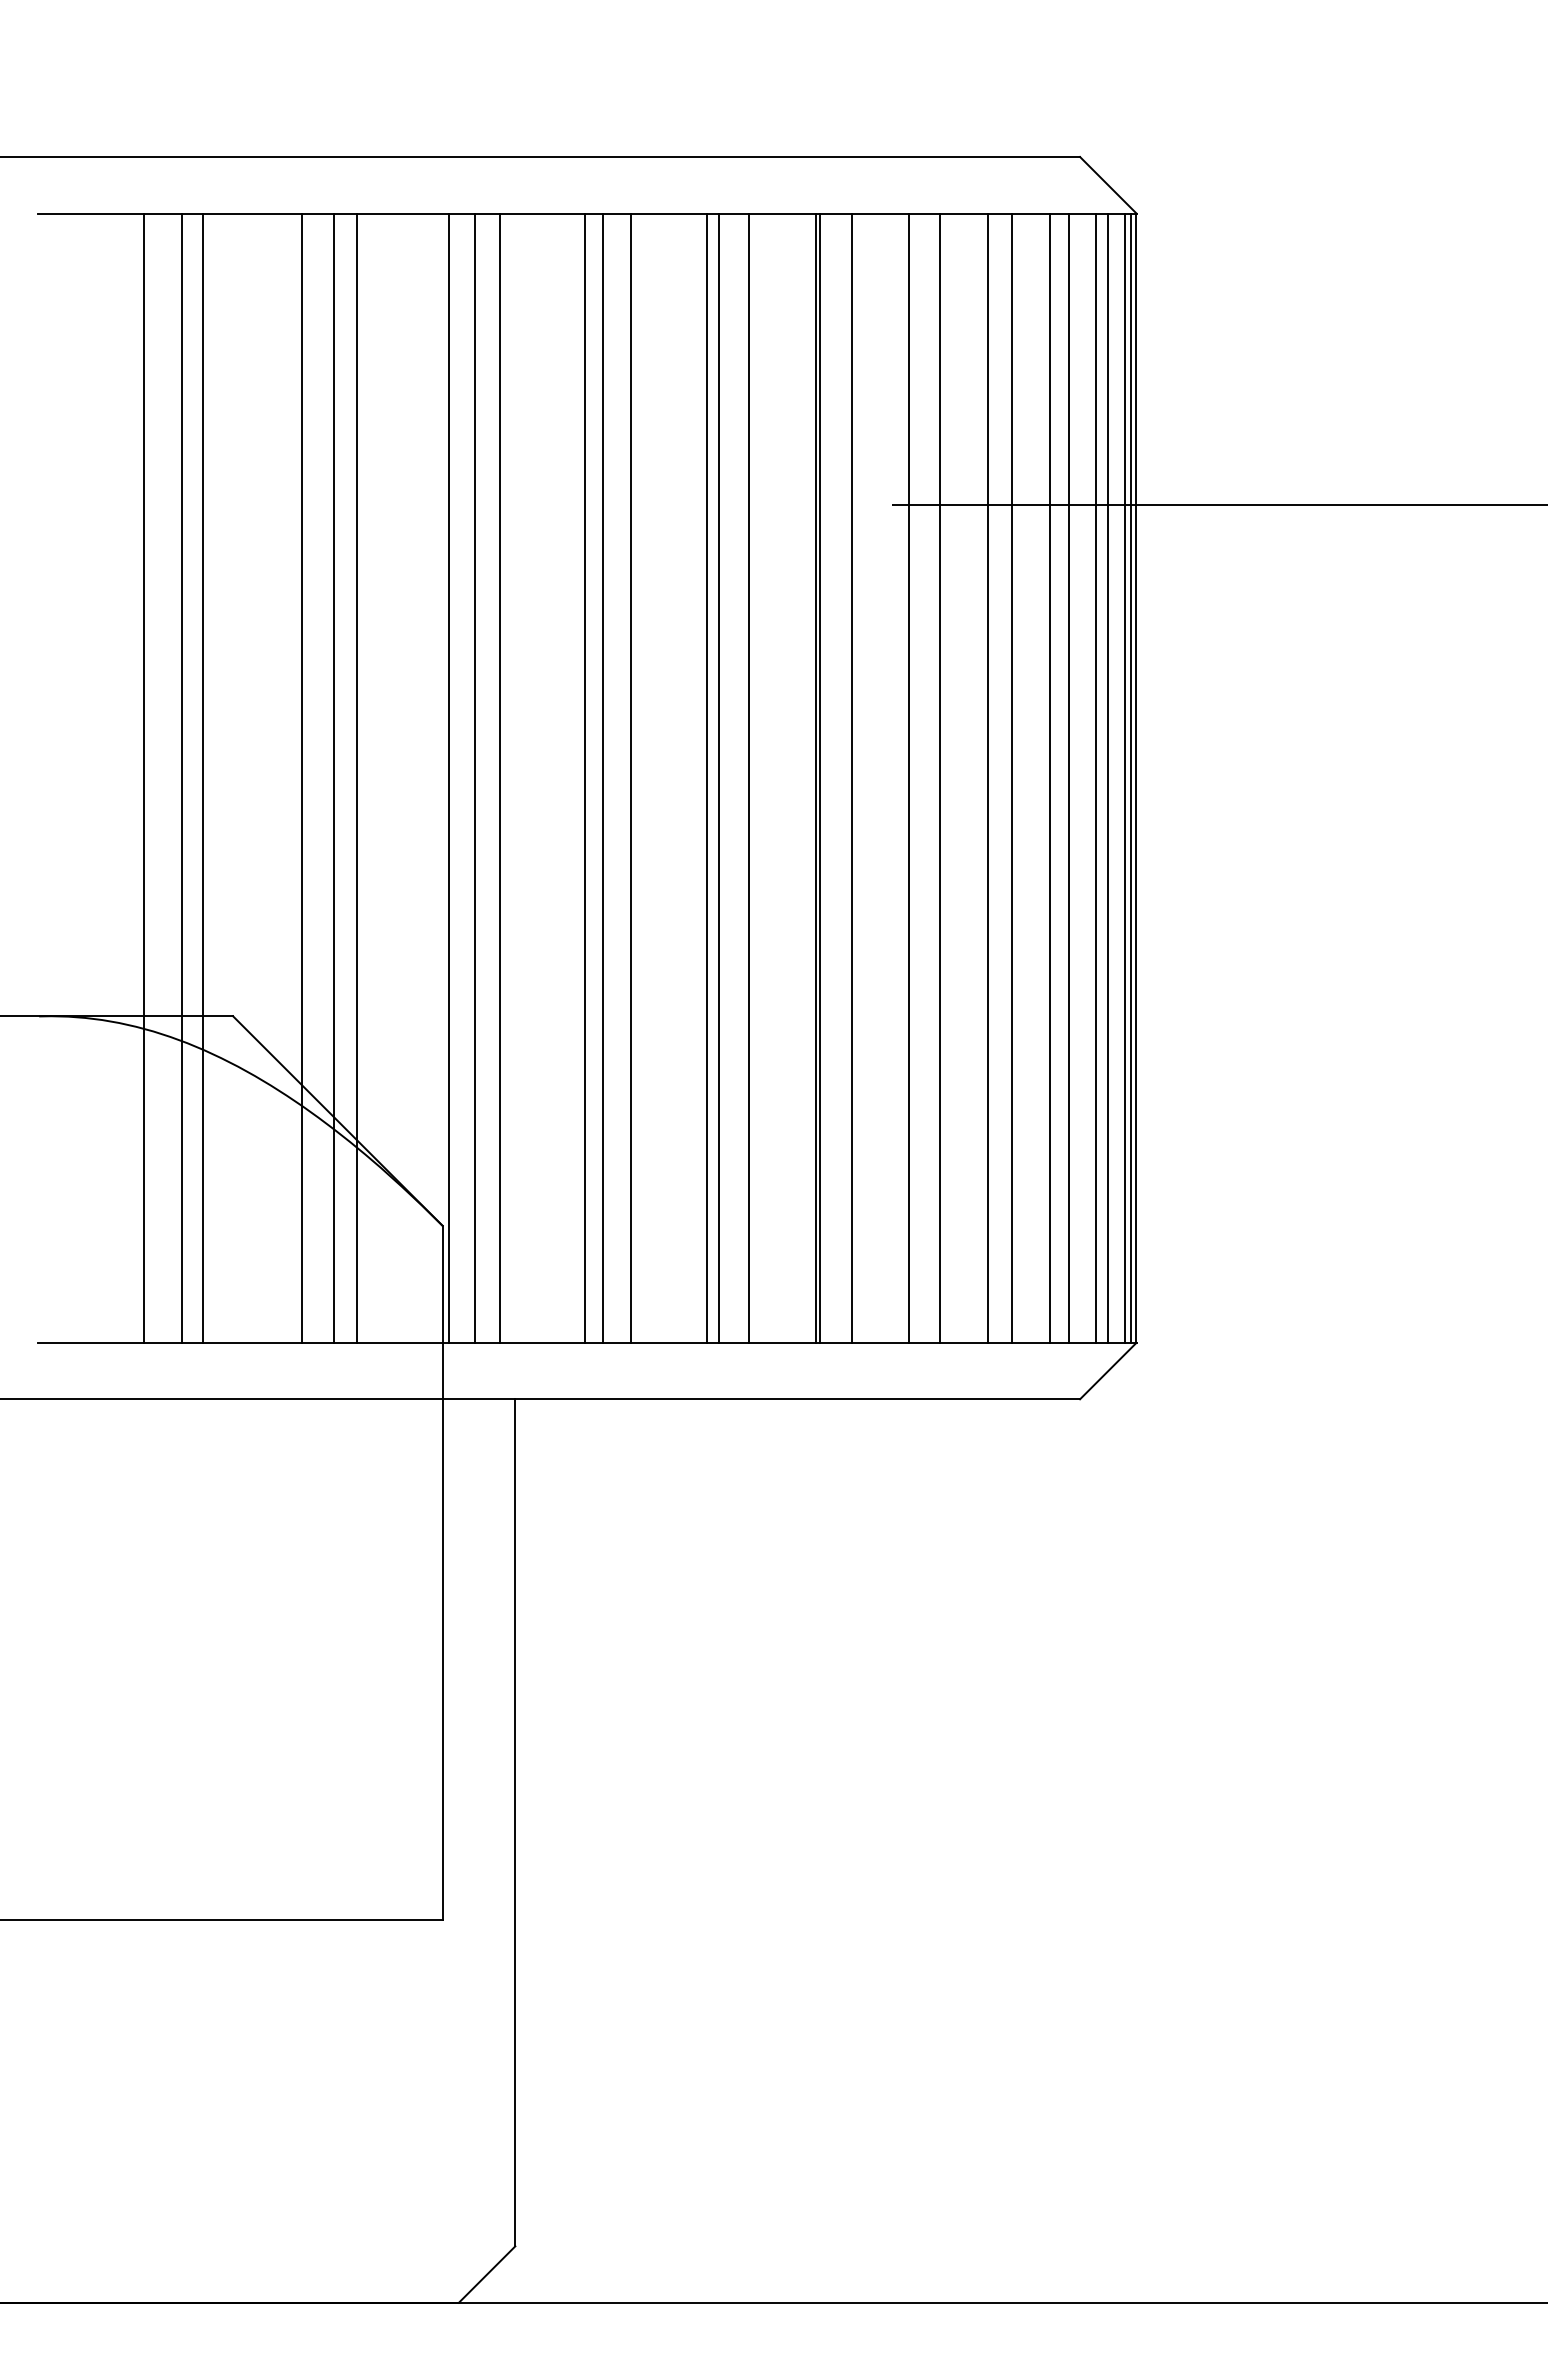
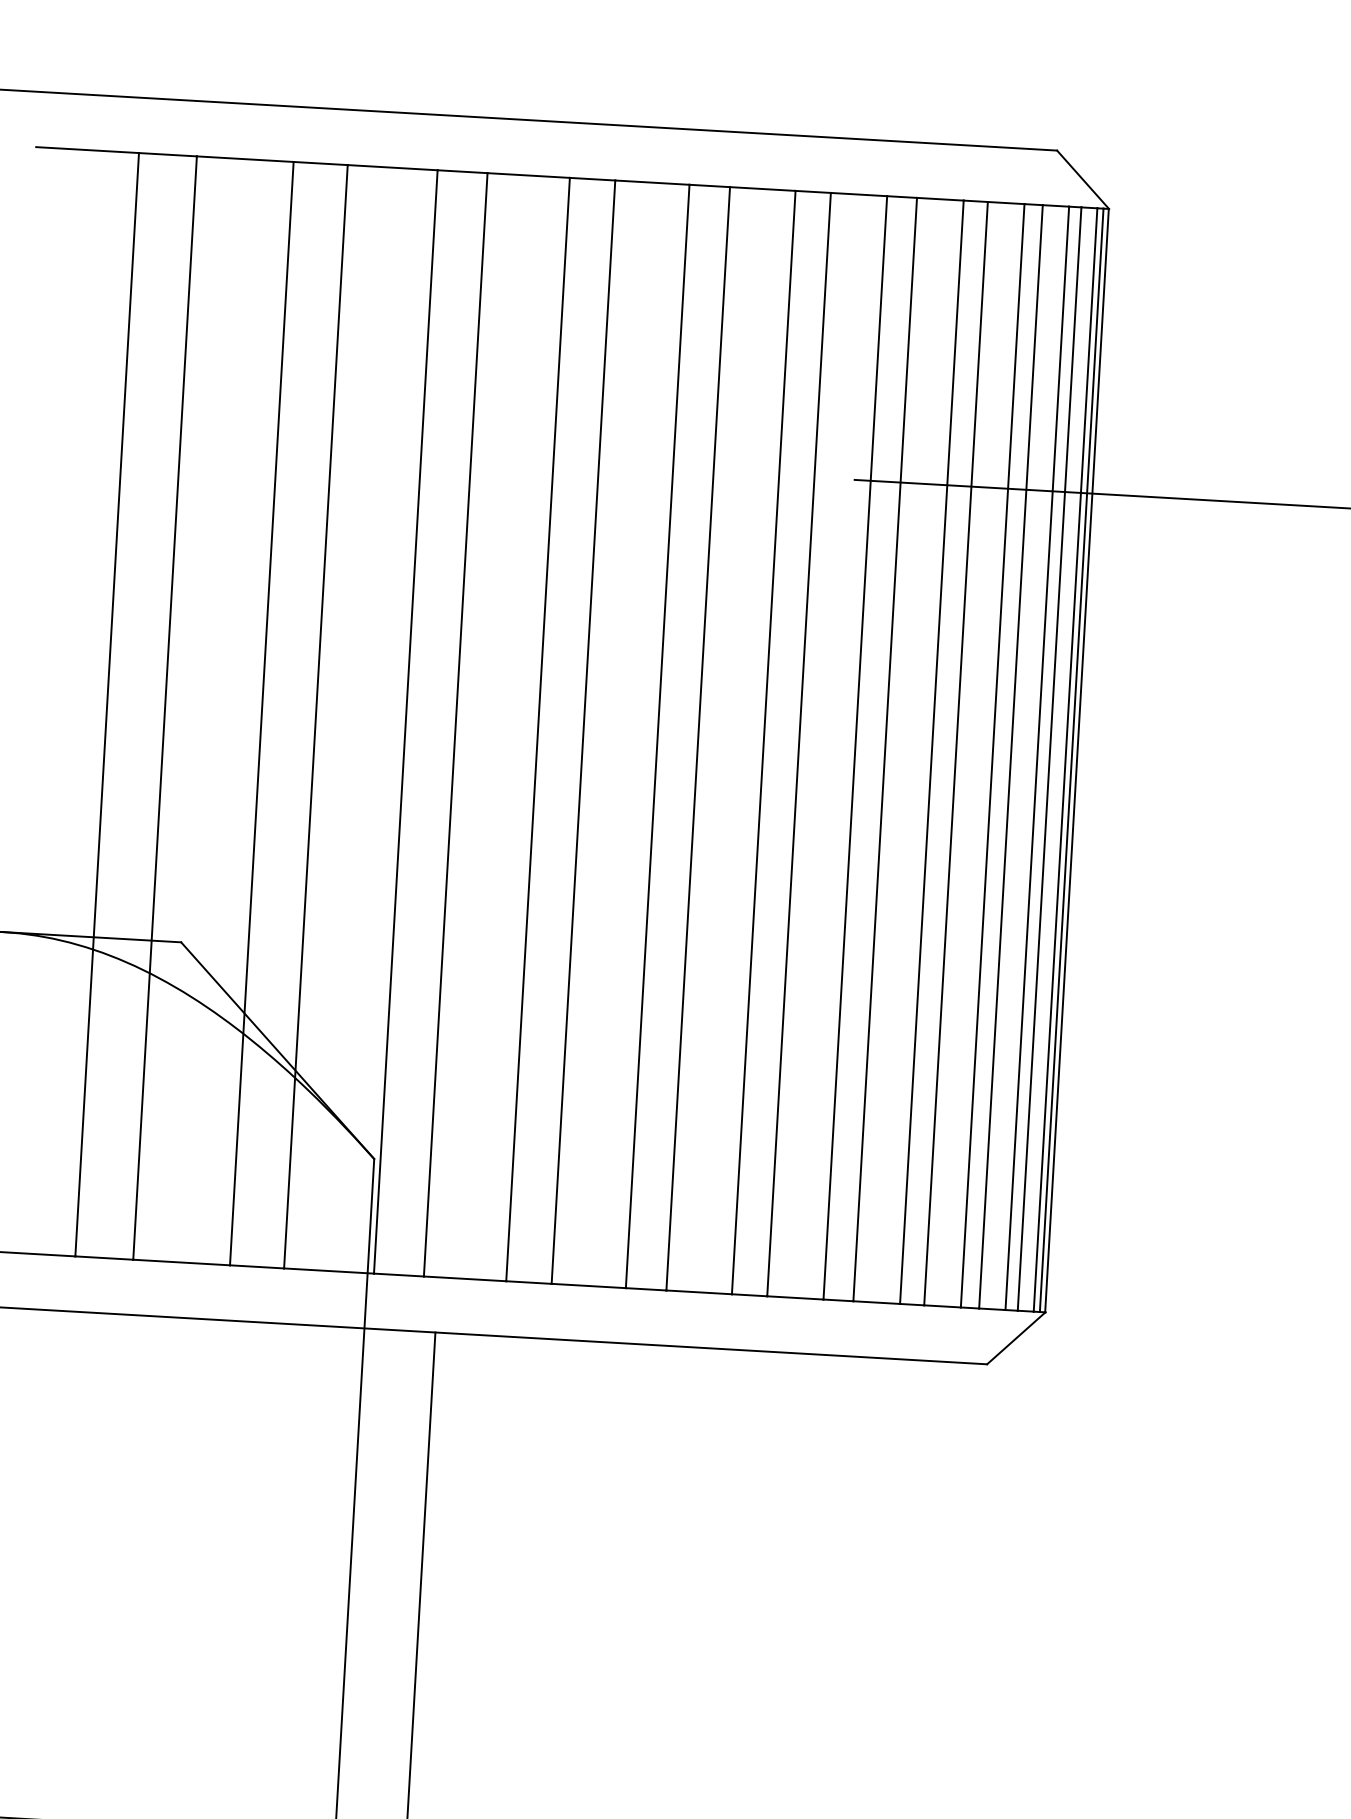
line: (182, 777) -> (145, 706), removed
line: (333, 777) -> (292, 714), removed
line: (474, 777) -> (430, 722), removed
line: (603, 777) -> (556, 729), removed
line: (718, 777) -> (668, 736), removed
line: (820, 777) -> (768, 742), removed

